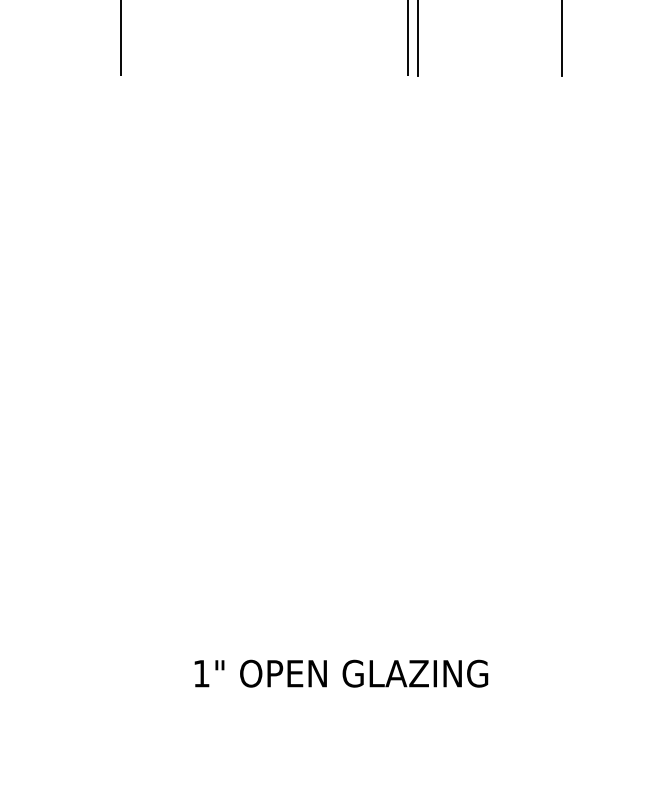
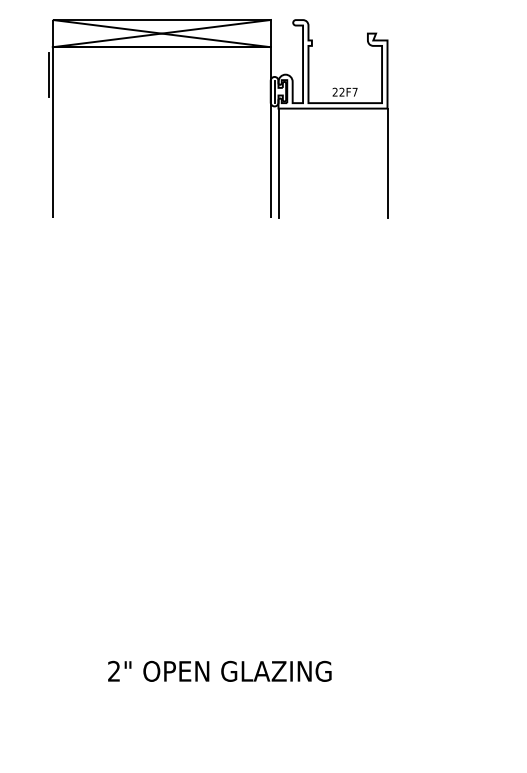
text: (200, 672) -> (113, 670), 1" -> 2"

